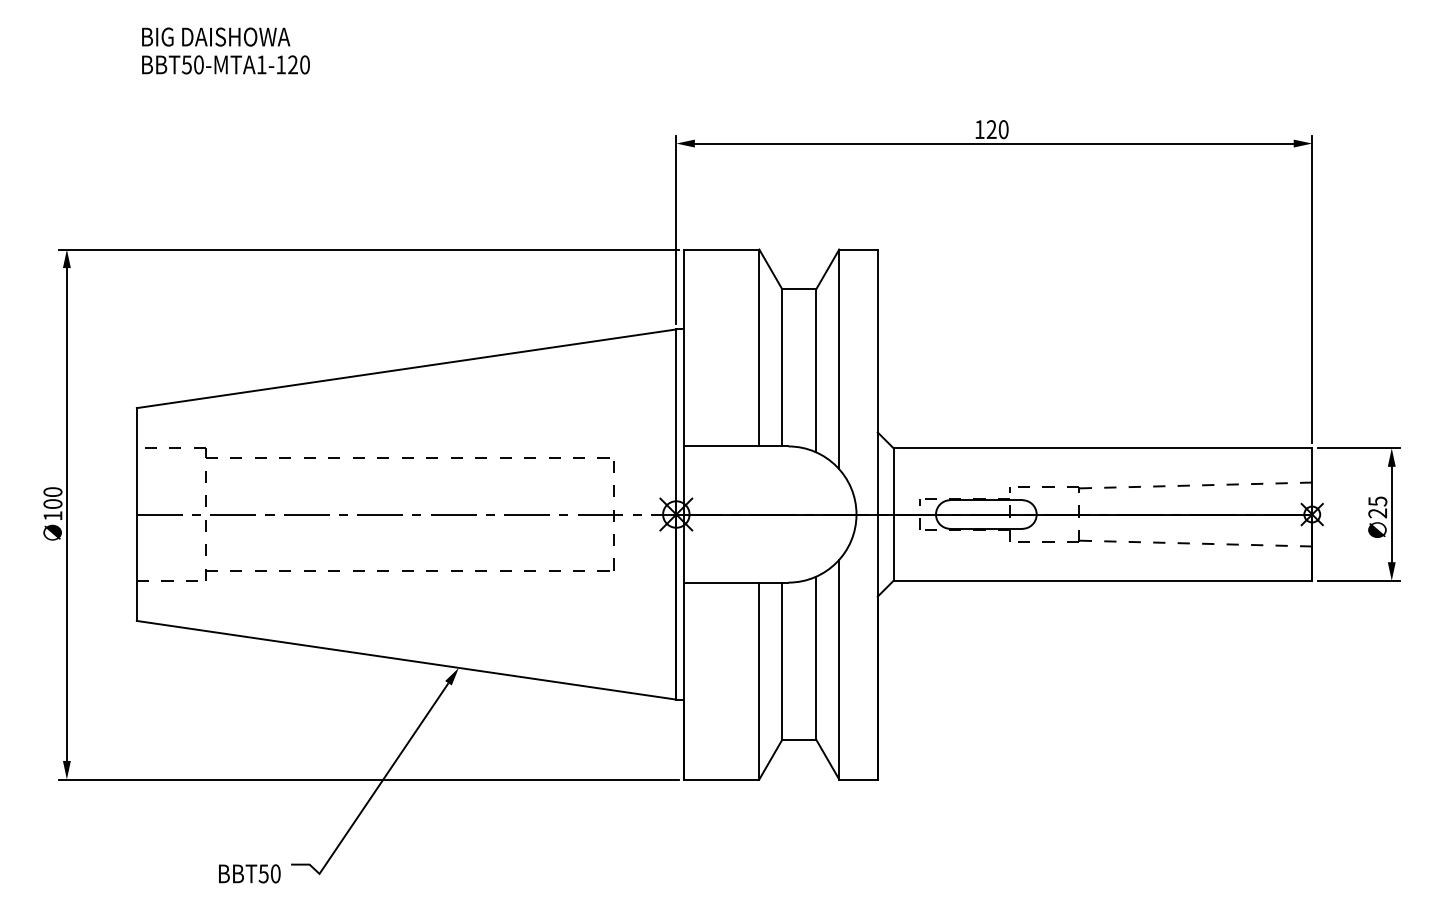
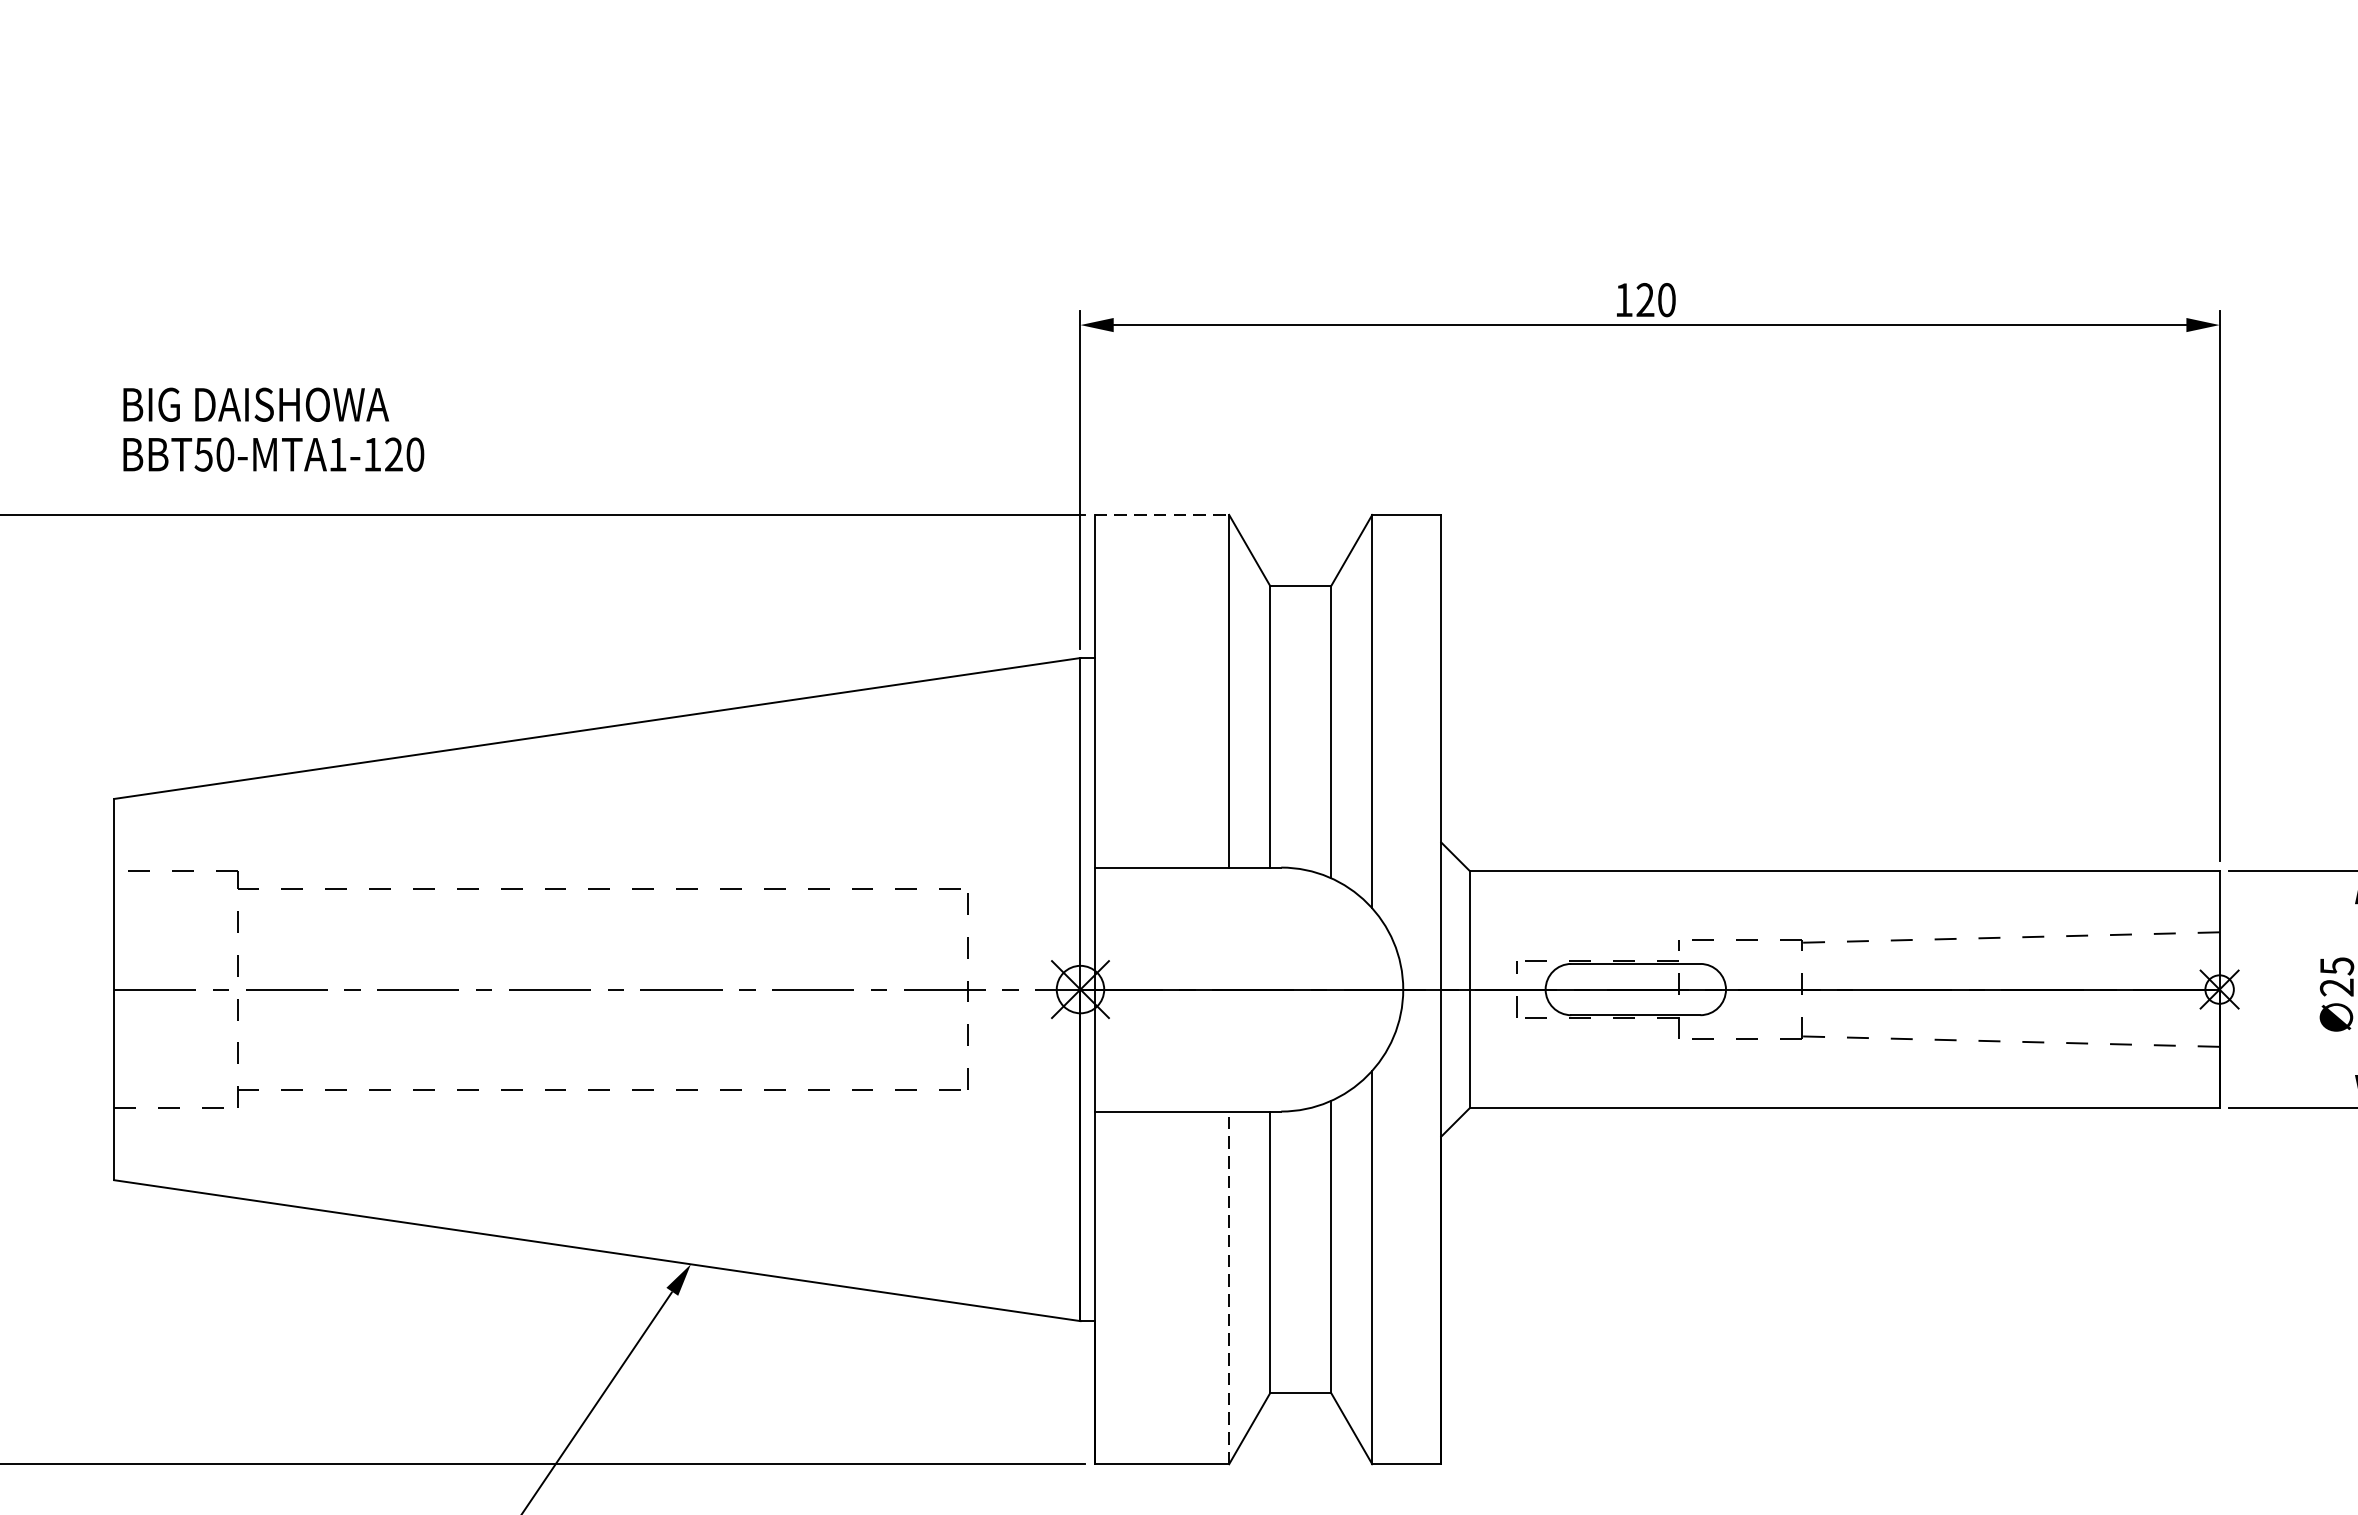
text: (225, 50) -> (272, 428), moved
line: (721, 249) -> (1161, 514), solid -> dashed
line: (759, 680) -> (1229, 1286), solid -> dashed

